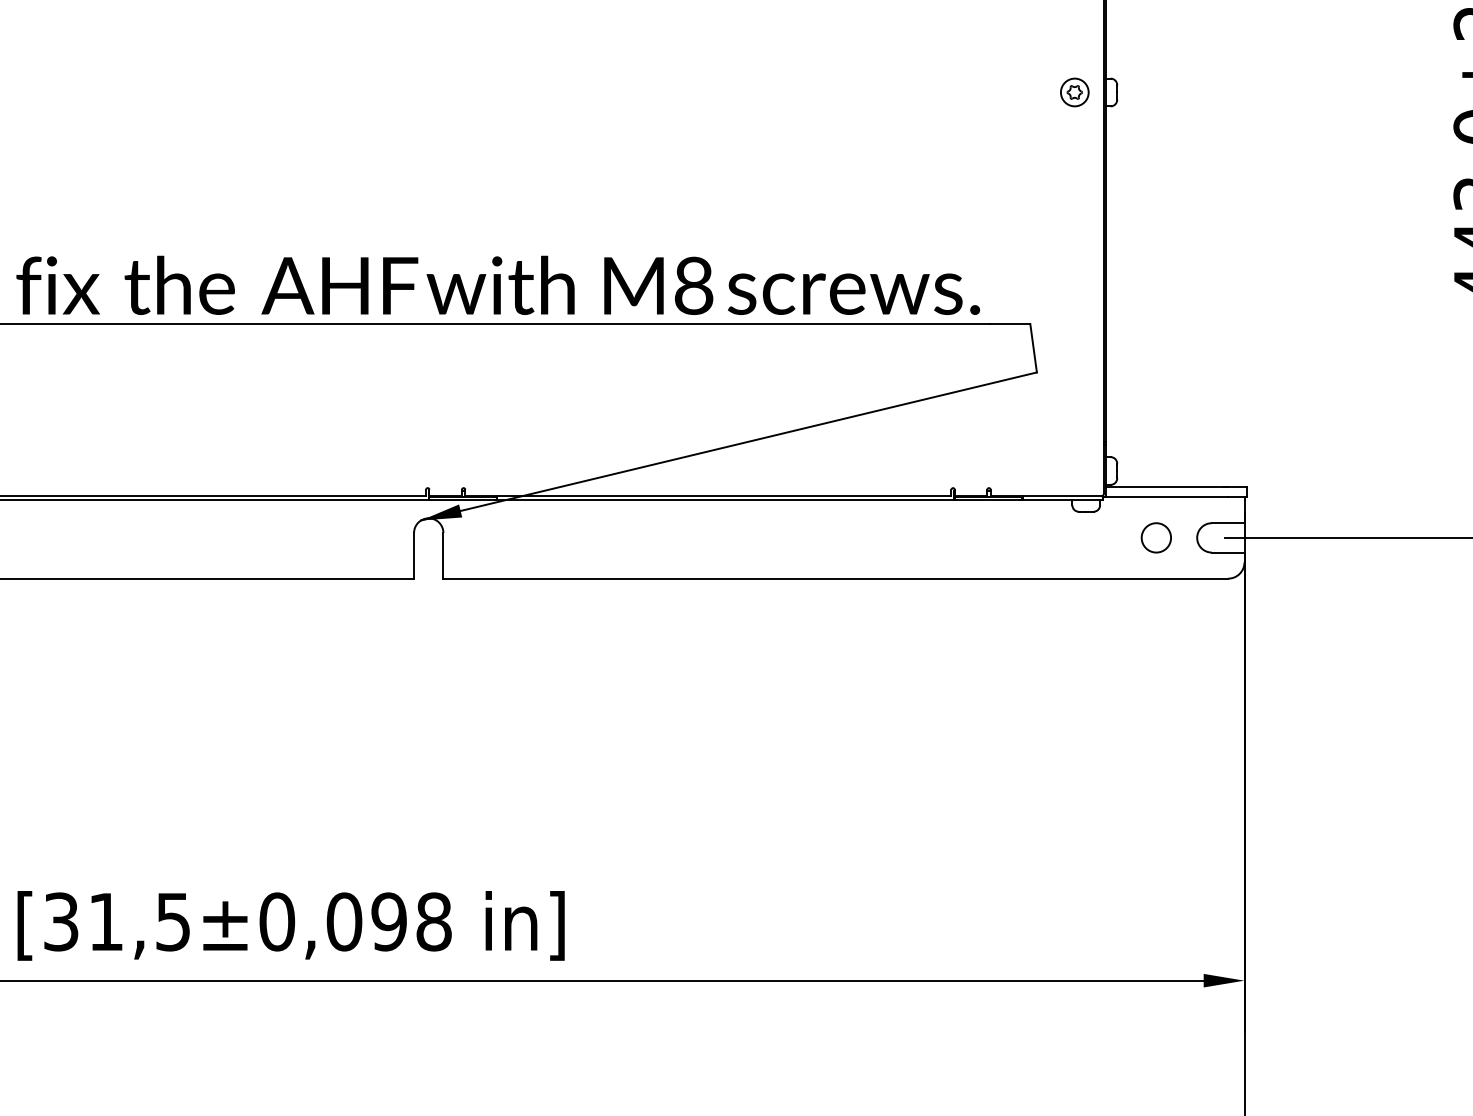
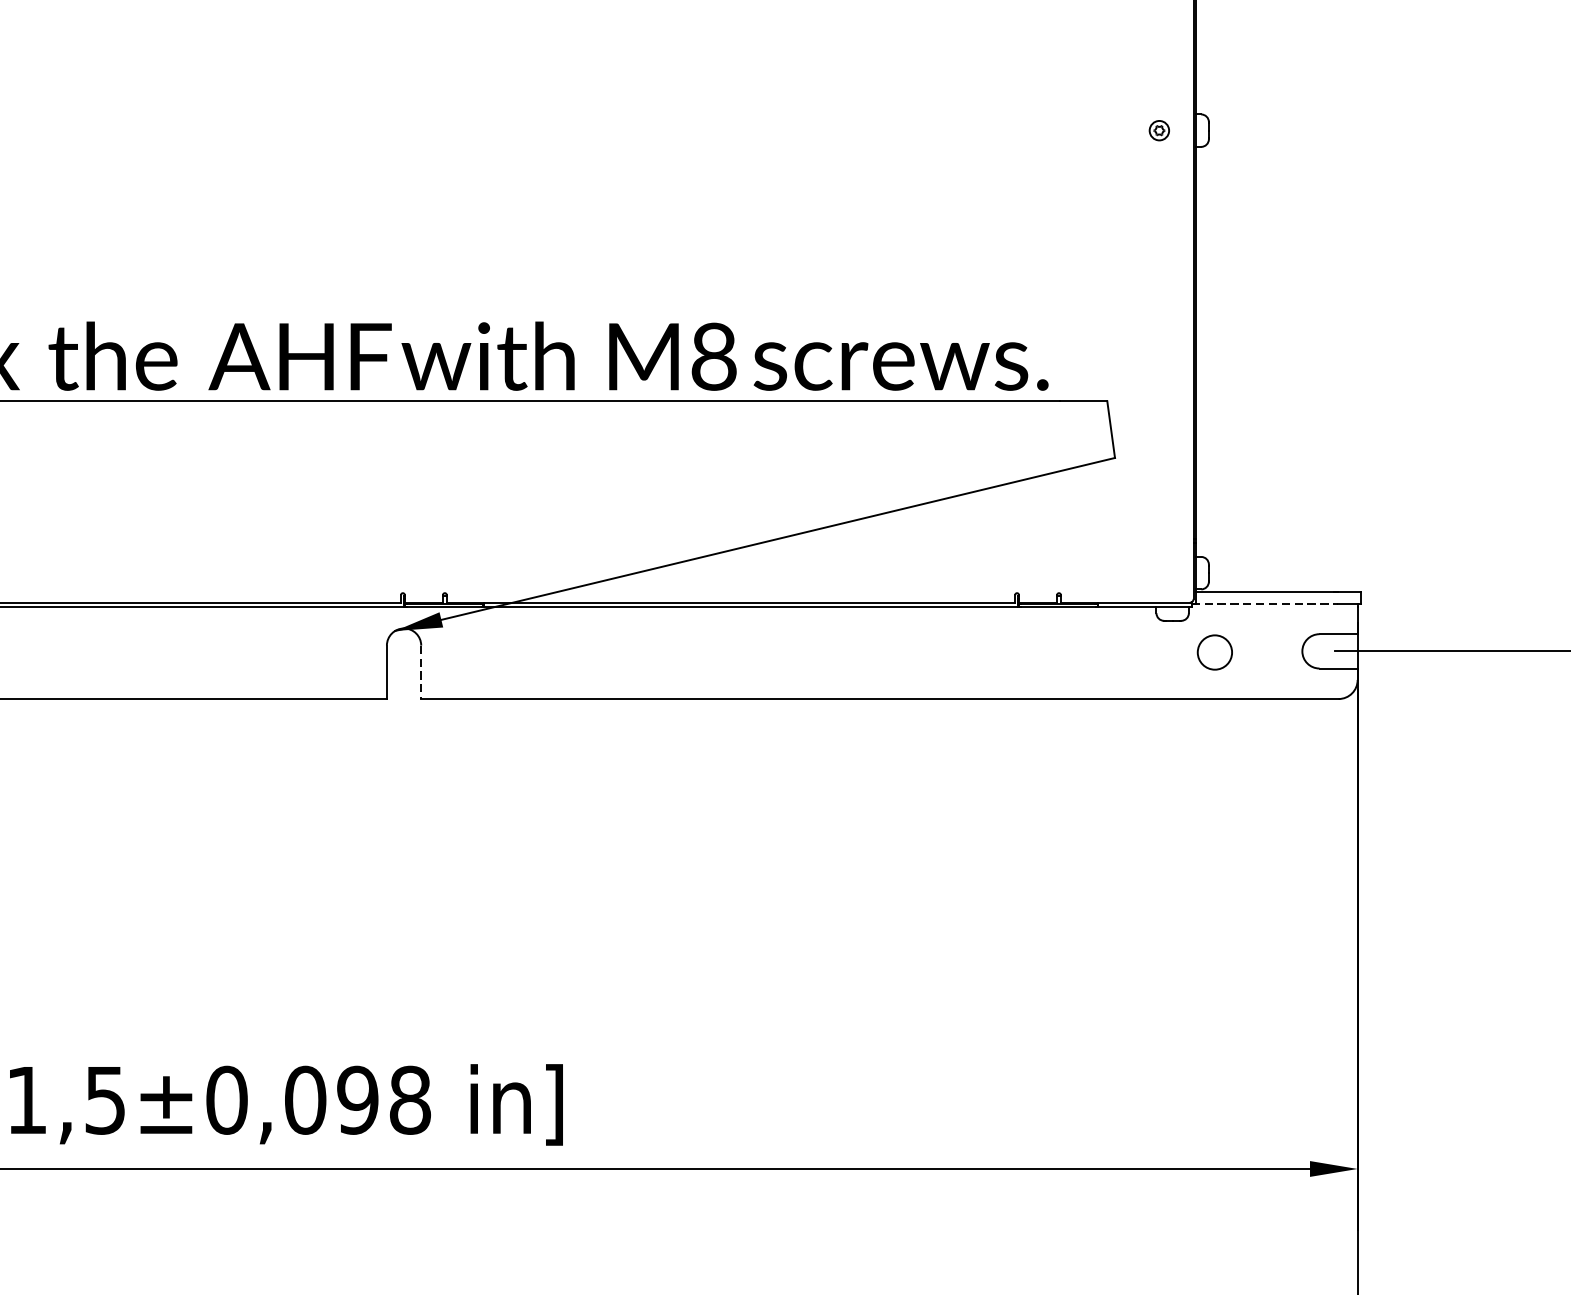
part: (1074, 92) -> (1158, 130), size x0.6
line: (1165, 497) -> (1265, 604), solid -> dashed
circle: (1155, 537) -> (1213, 652), moved
line: (443, 555) -> (421, 671), solid -> dashed

